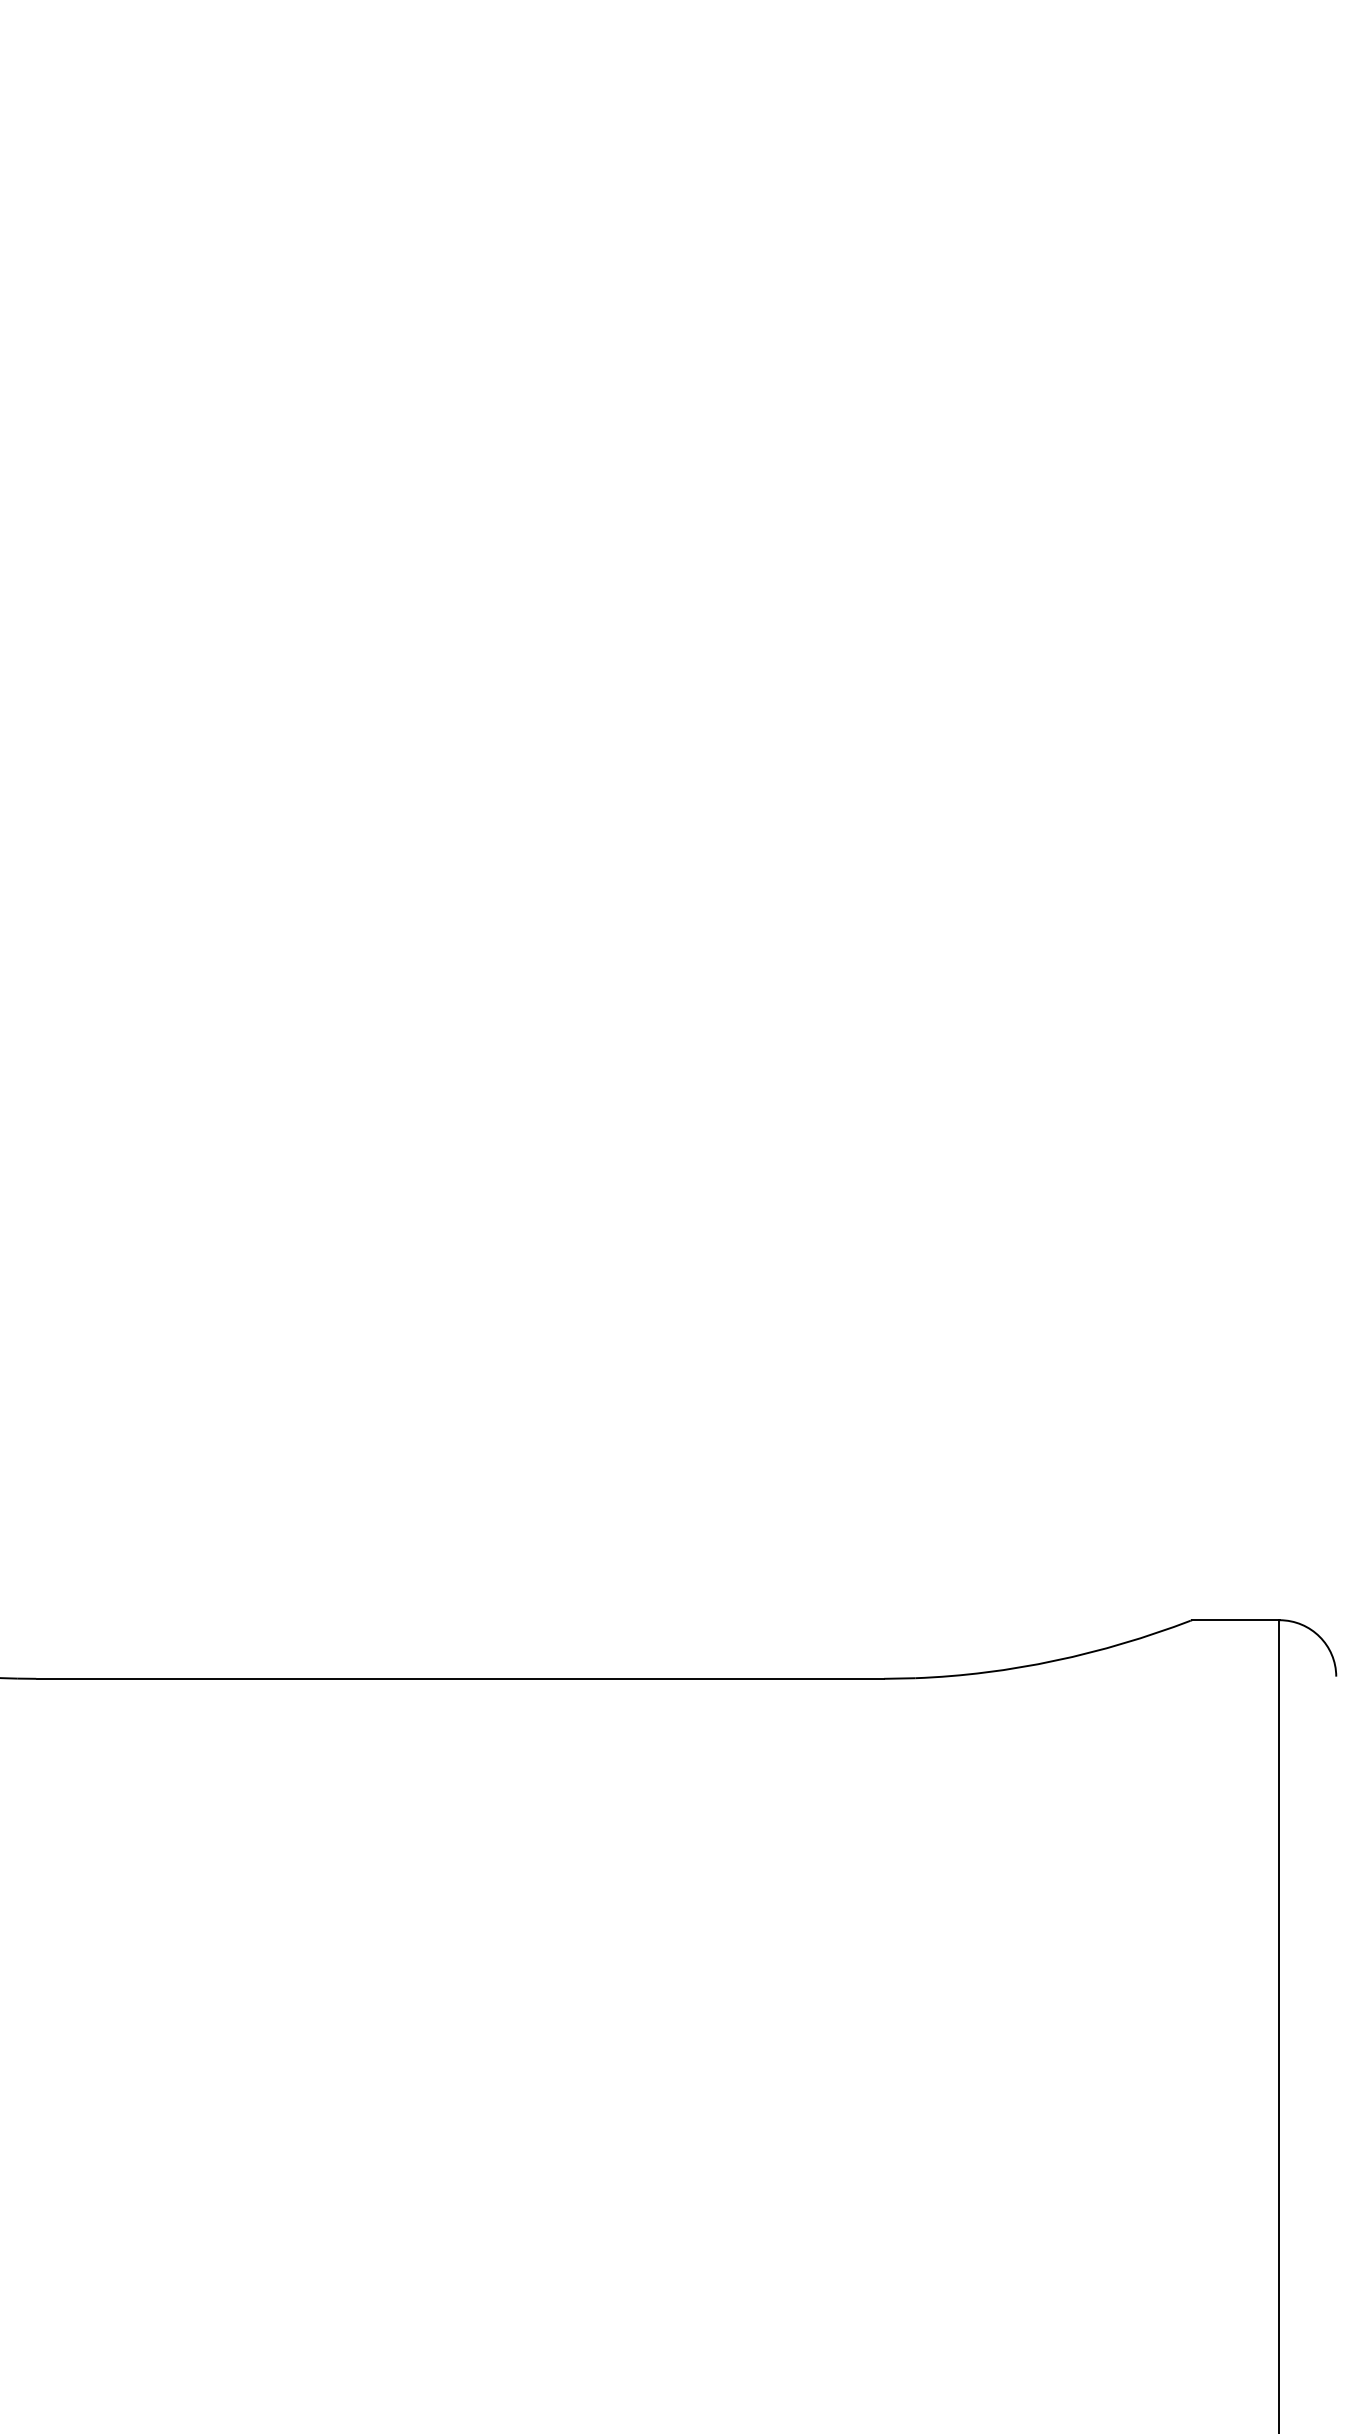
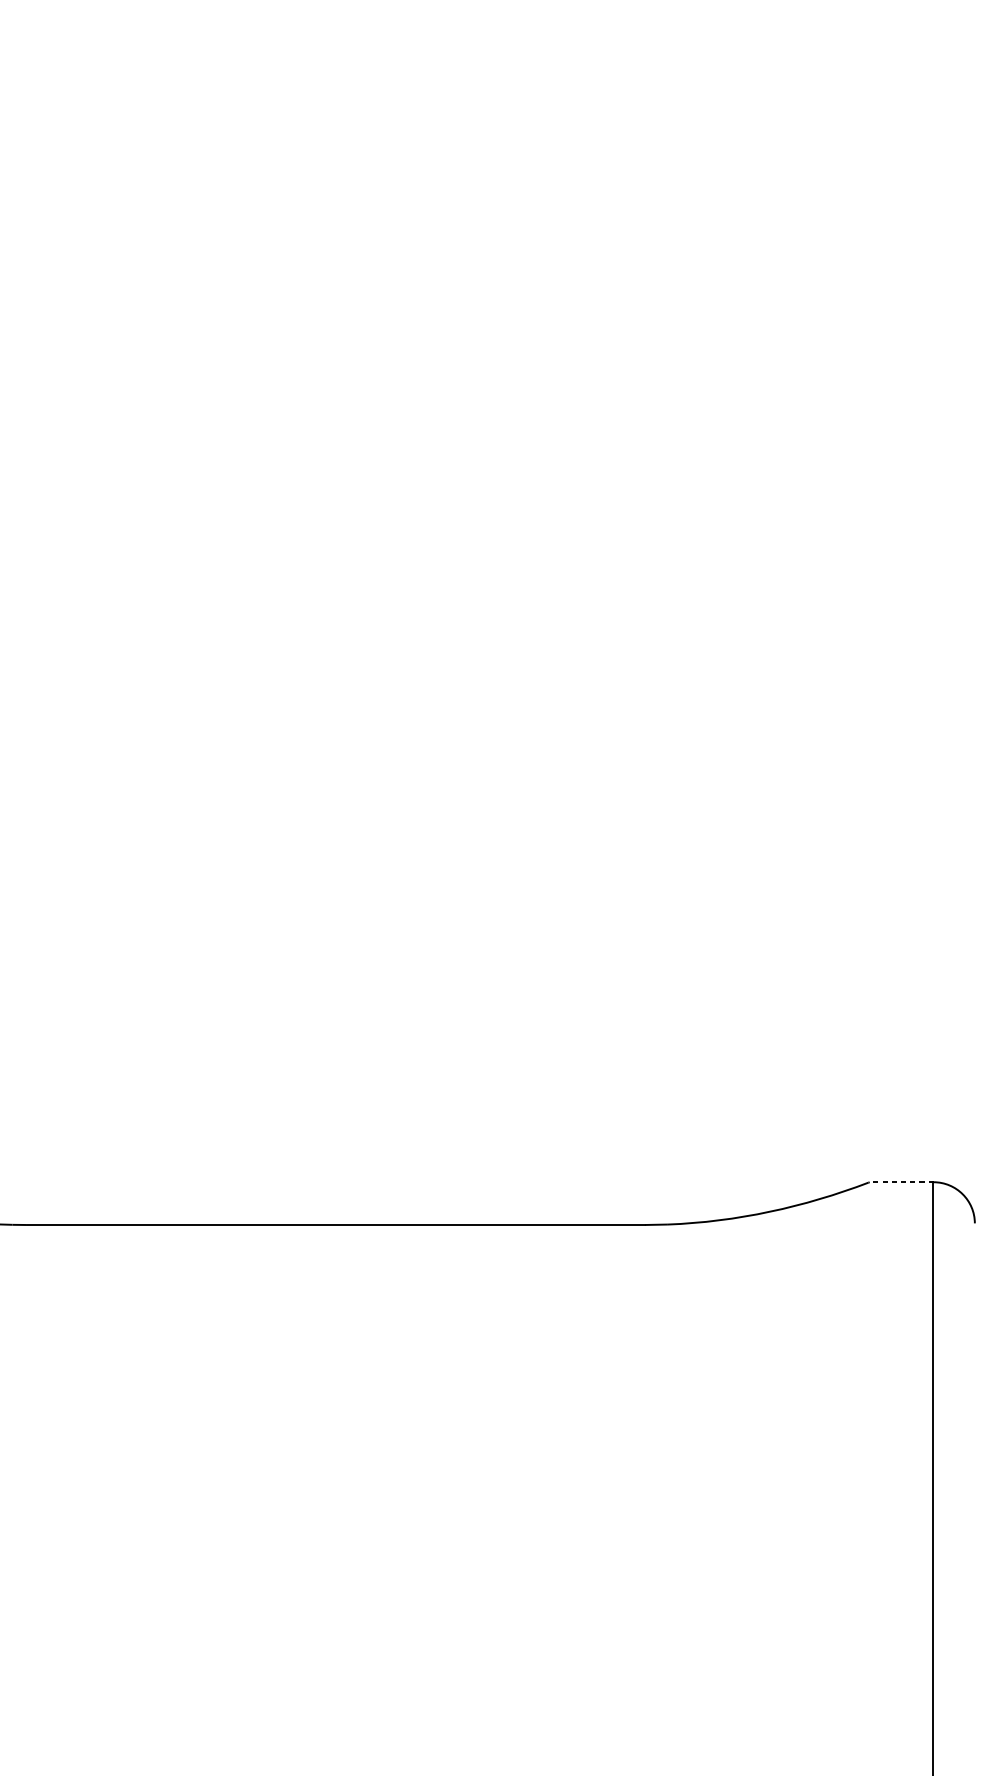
line: (1236, 1620) -> (902, 1182), solid -> dashed

